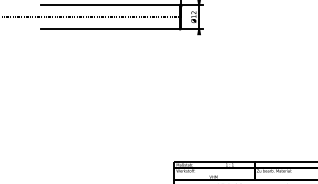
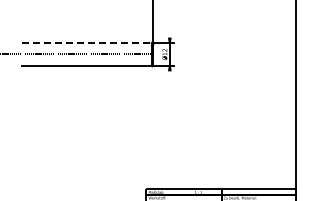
line: (110, 5) -> (87, 43), solid -> dashed

